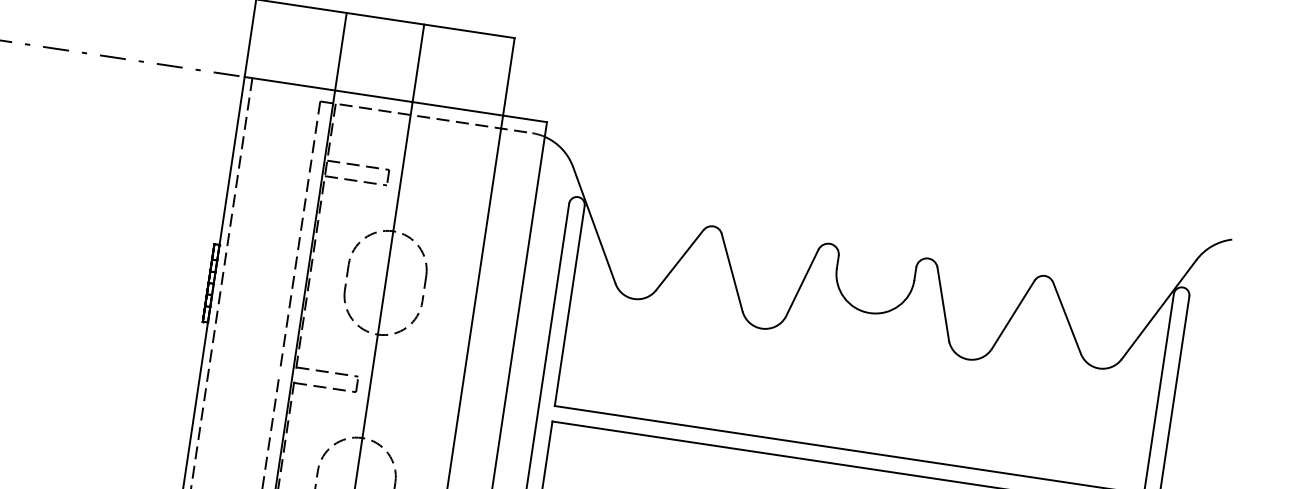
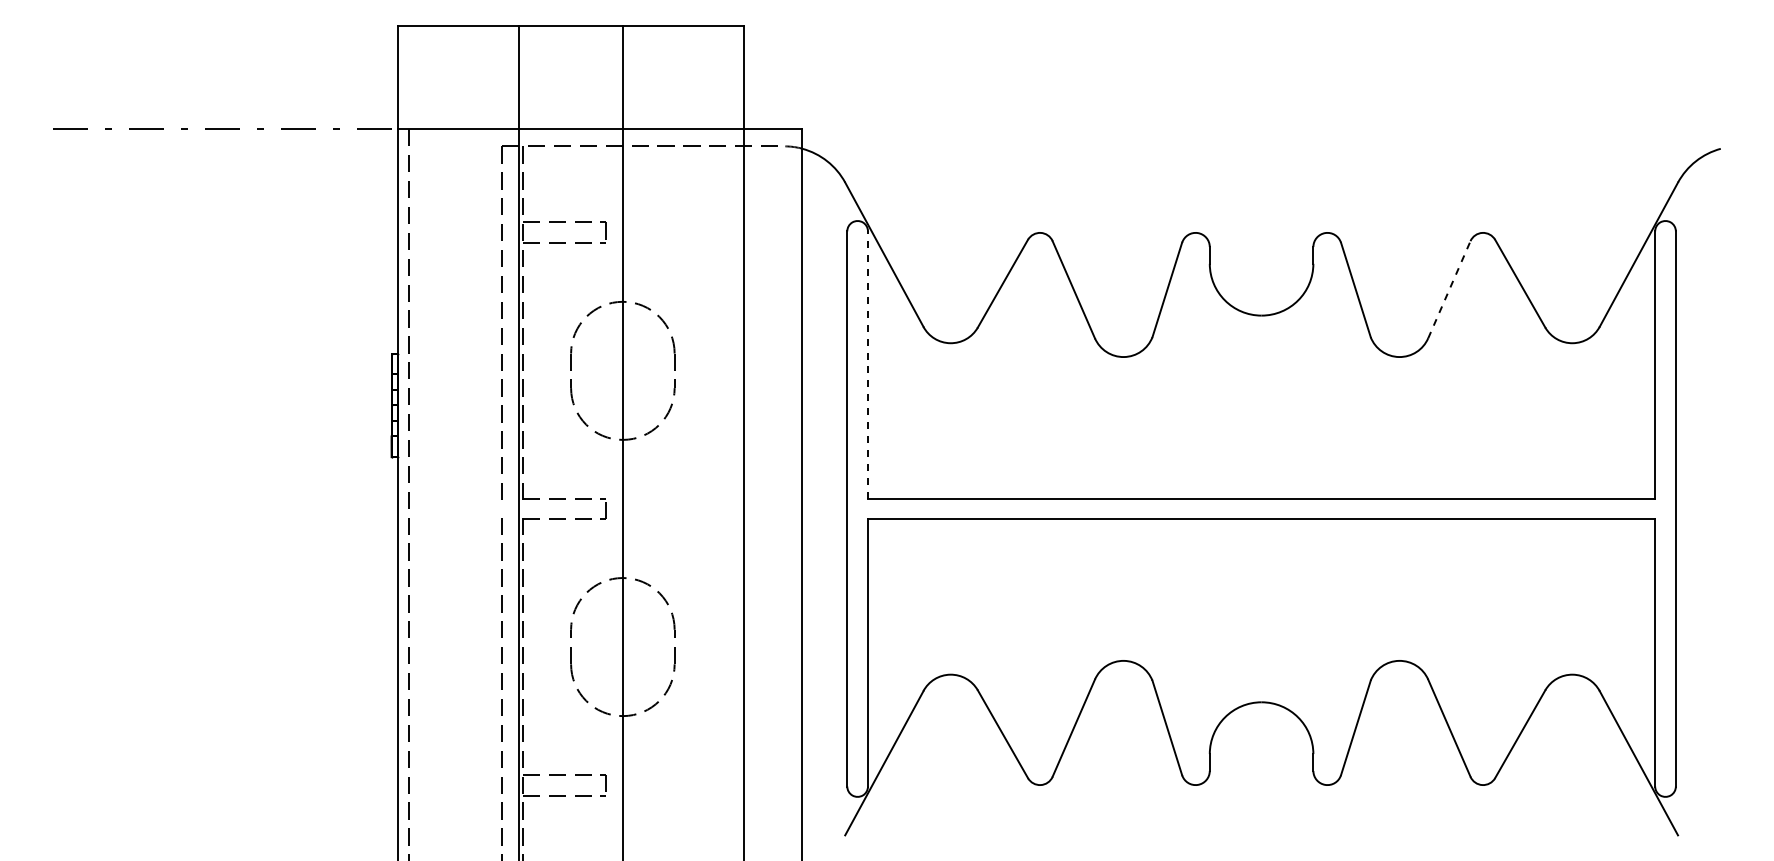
line: (570, 305) -> (868, 364), solid -> dashed
line: (1013, 314) -> (1449, 289), solid -> dashed

